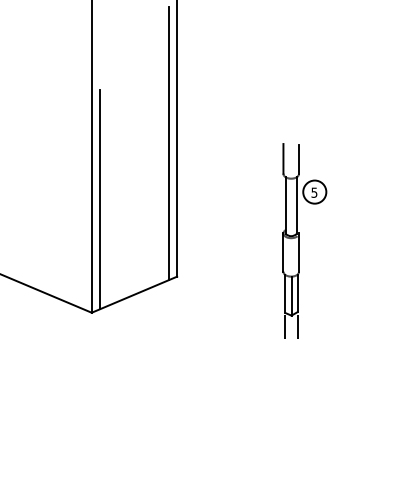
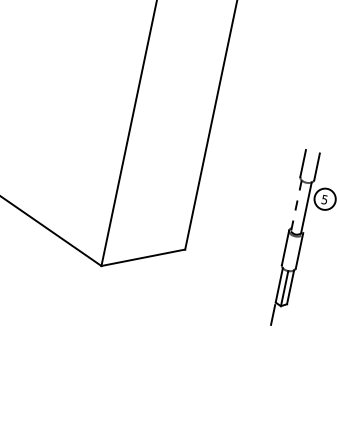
line: (169, 143) -> (203, 128), removed
line: (99, 199) -> (129, 165), removed
line: (285, 206) -> (296, 206), solid -> dashed
line: (297, 326) -> (284, 317), removed

